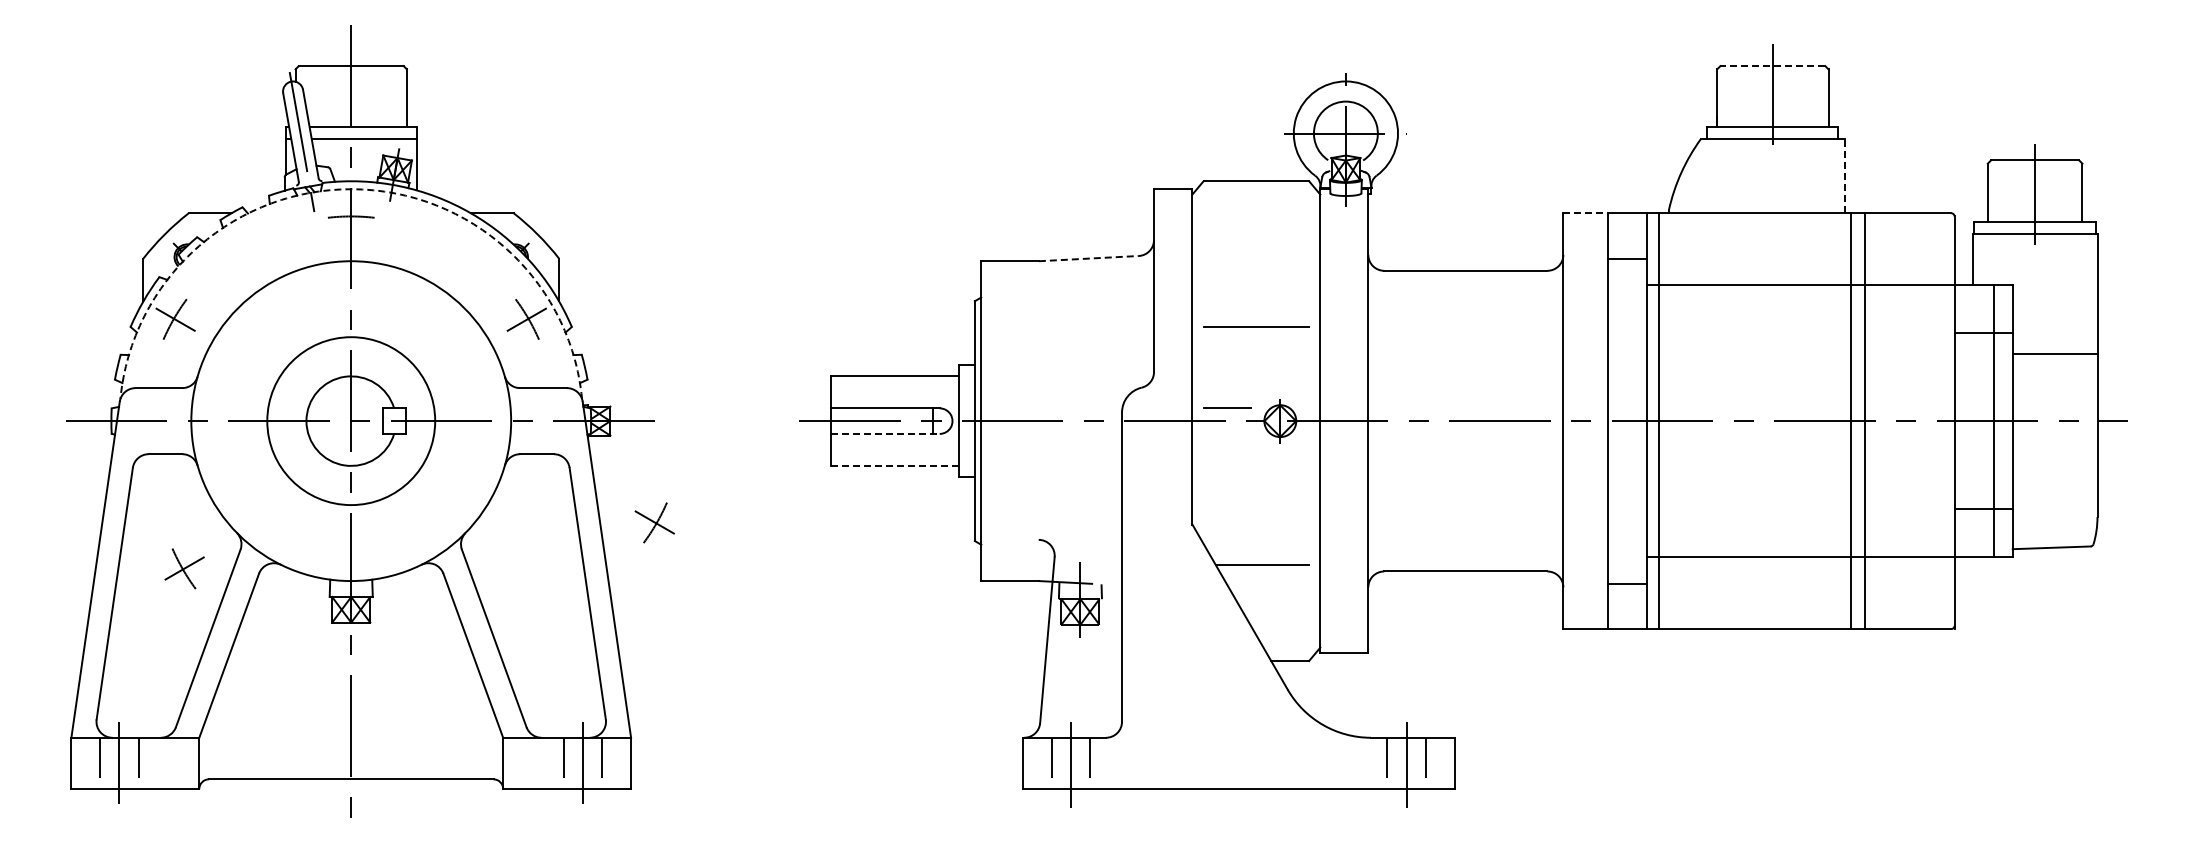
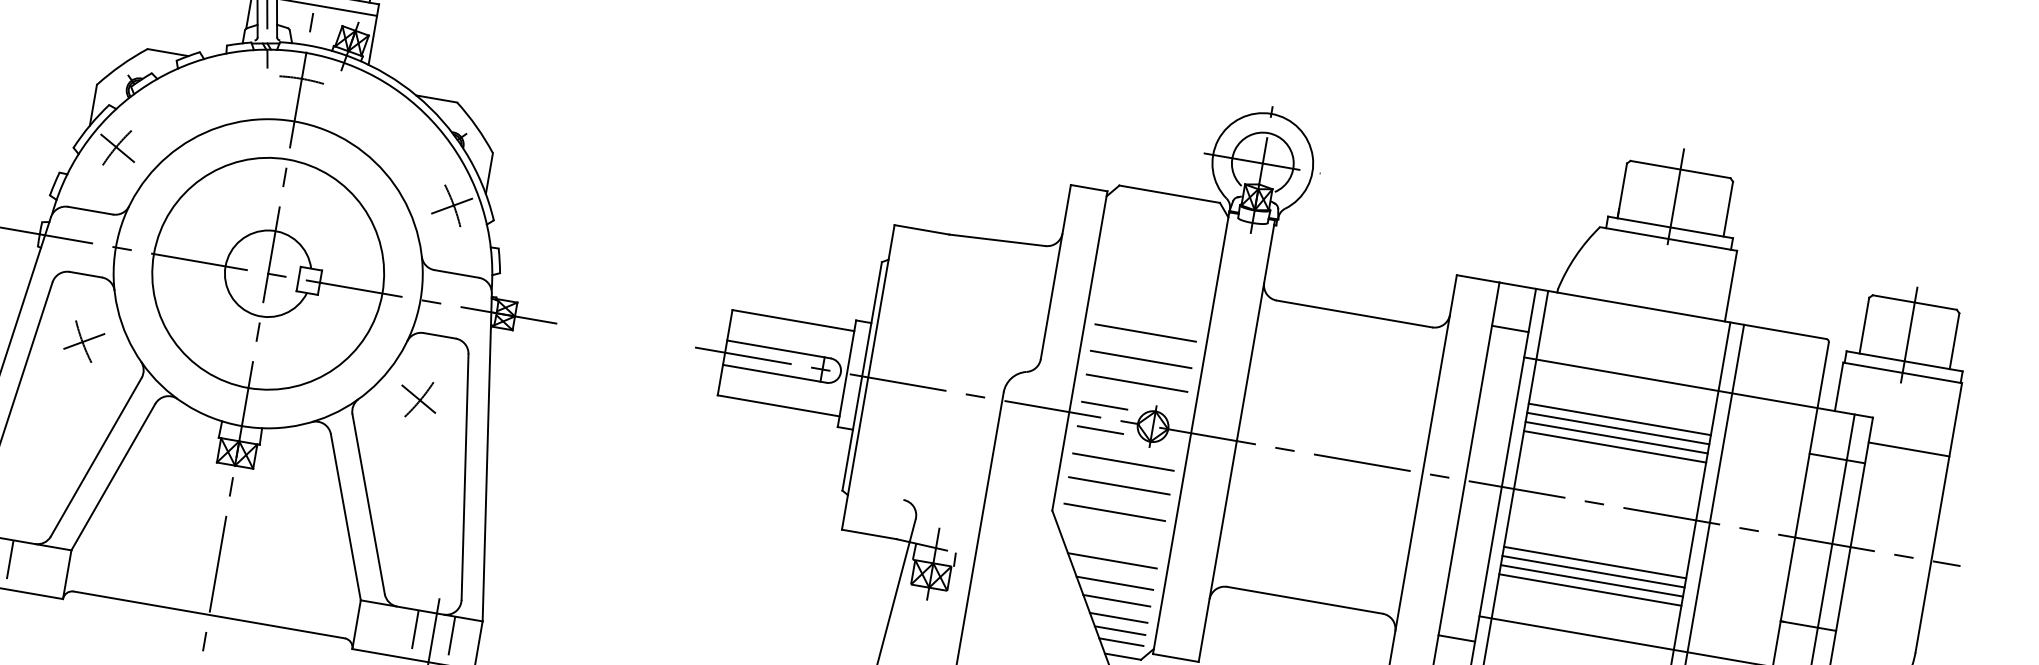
line: (1772, 66) -> (1680, 169), dashed -> solid
line: (1844, 175) -> (1730, 285), dashed -> solid
arc: (351, 189) -> (306, 53), dashed -> solid
line: (1586, 213) -> (1478, 279), dashed -> solid
line: (1089, 258) -> (998, 240), dashed -> solid
line: (1754, 331) -> (1619, 419), added
line: (1754, 341) -> (1617, 428), added
line: (1754, 350) -> (1616, 437), added
line: (1256, 354) -> (1141, 359), added
line: (2054, 354) -> (1908, 449), moved
line: (1754, 360) -> (1614, 446), added
line: (1256, 379) -> (1137, 383), added
circle: (351, 421) -> (268, 274), size x1.43
line: (885, 433) -> (775, 373), dashed -> solid
line: (1227, 433) -> (1100, 429), added
line: (1256, 462) -> (1123, 462), added
line: (894, 465) -> (778, 405), dashed -> solid
line: (1754, 481) -> (1594, 562), added
line: (1256, 487) -> (1119, 485), added
line: (1754, 491) -> (1593, 571), added
line: (1754, 501) -> (1591, 581), added
line: (1754, 510) -> (1589, 589), added
line: (1256, 515) -> (1114, 512), added
part: (654, 522) -> (418, 399), moved
part: (184, 568) -> (84, 341), moved
line: (1268, 587) -> (1114, 583), added
line: (1273, 605) -> (1116, 601), added
line: (1278, 622) -> (1118, 618), added
line: (1282, 634) -> (1120, 630), added
line: (1285, 646) -> (1120, 642), added

